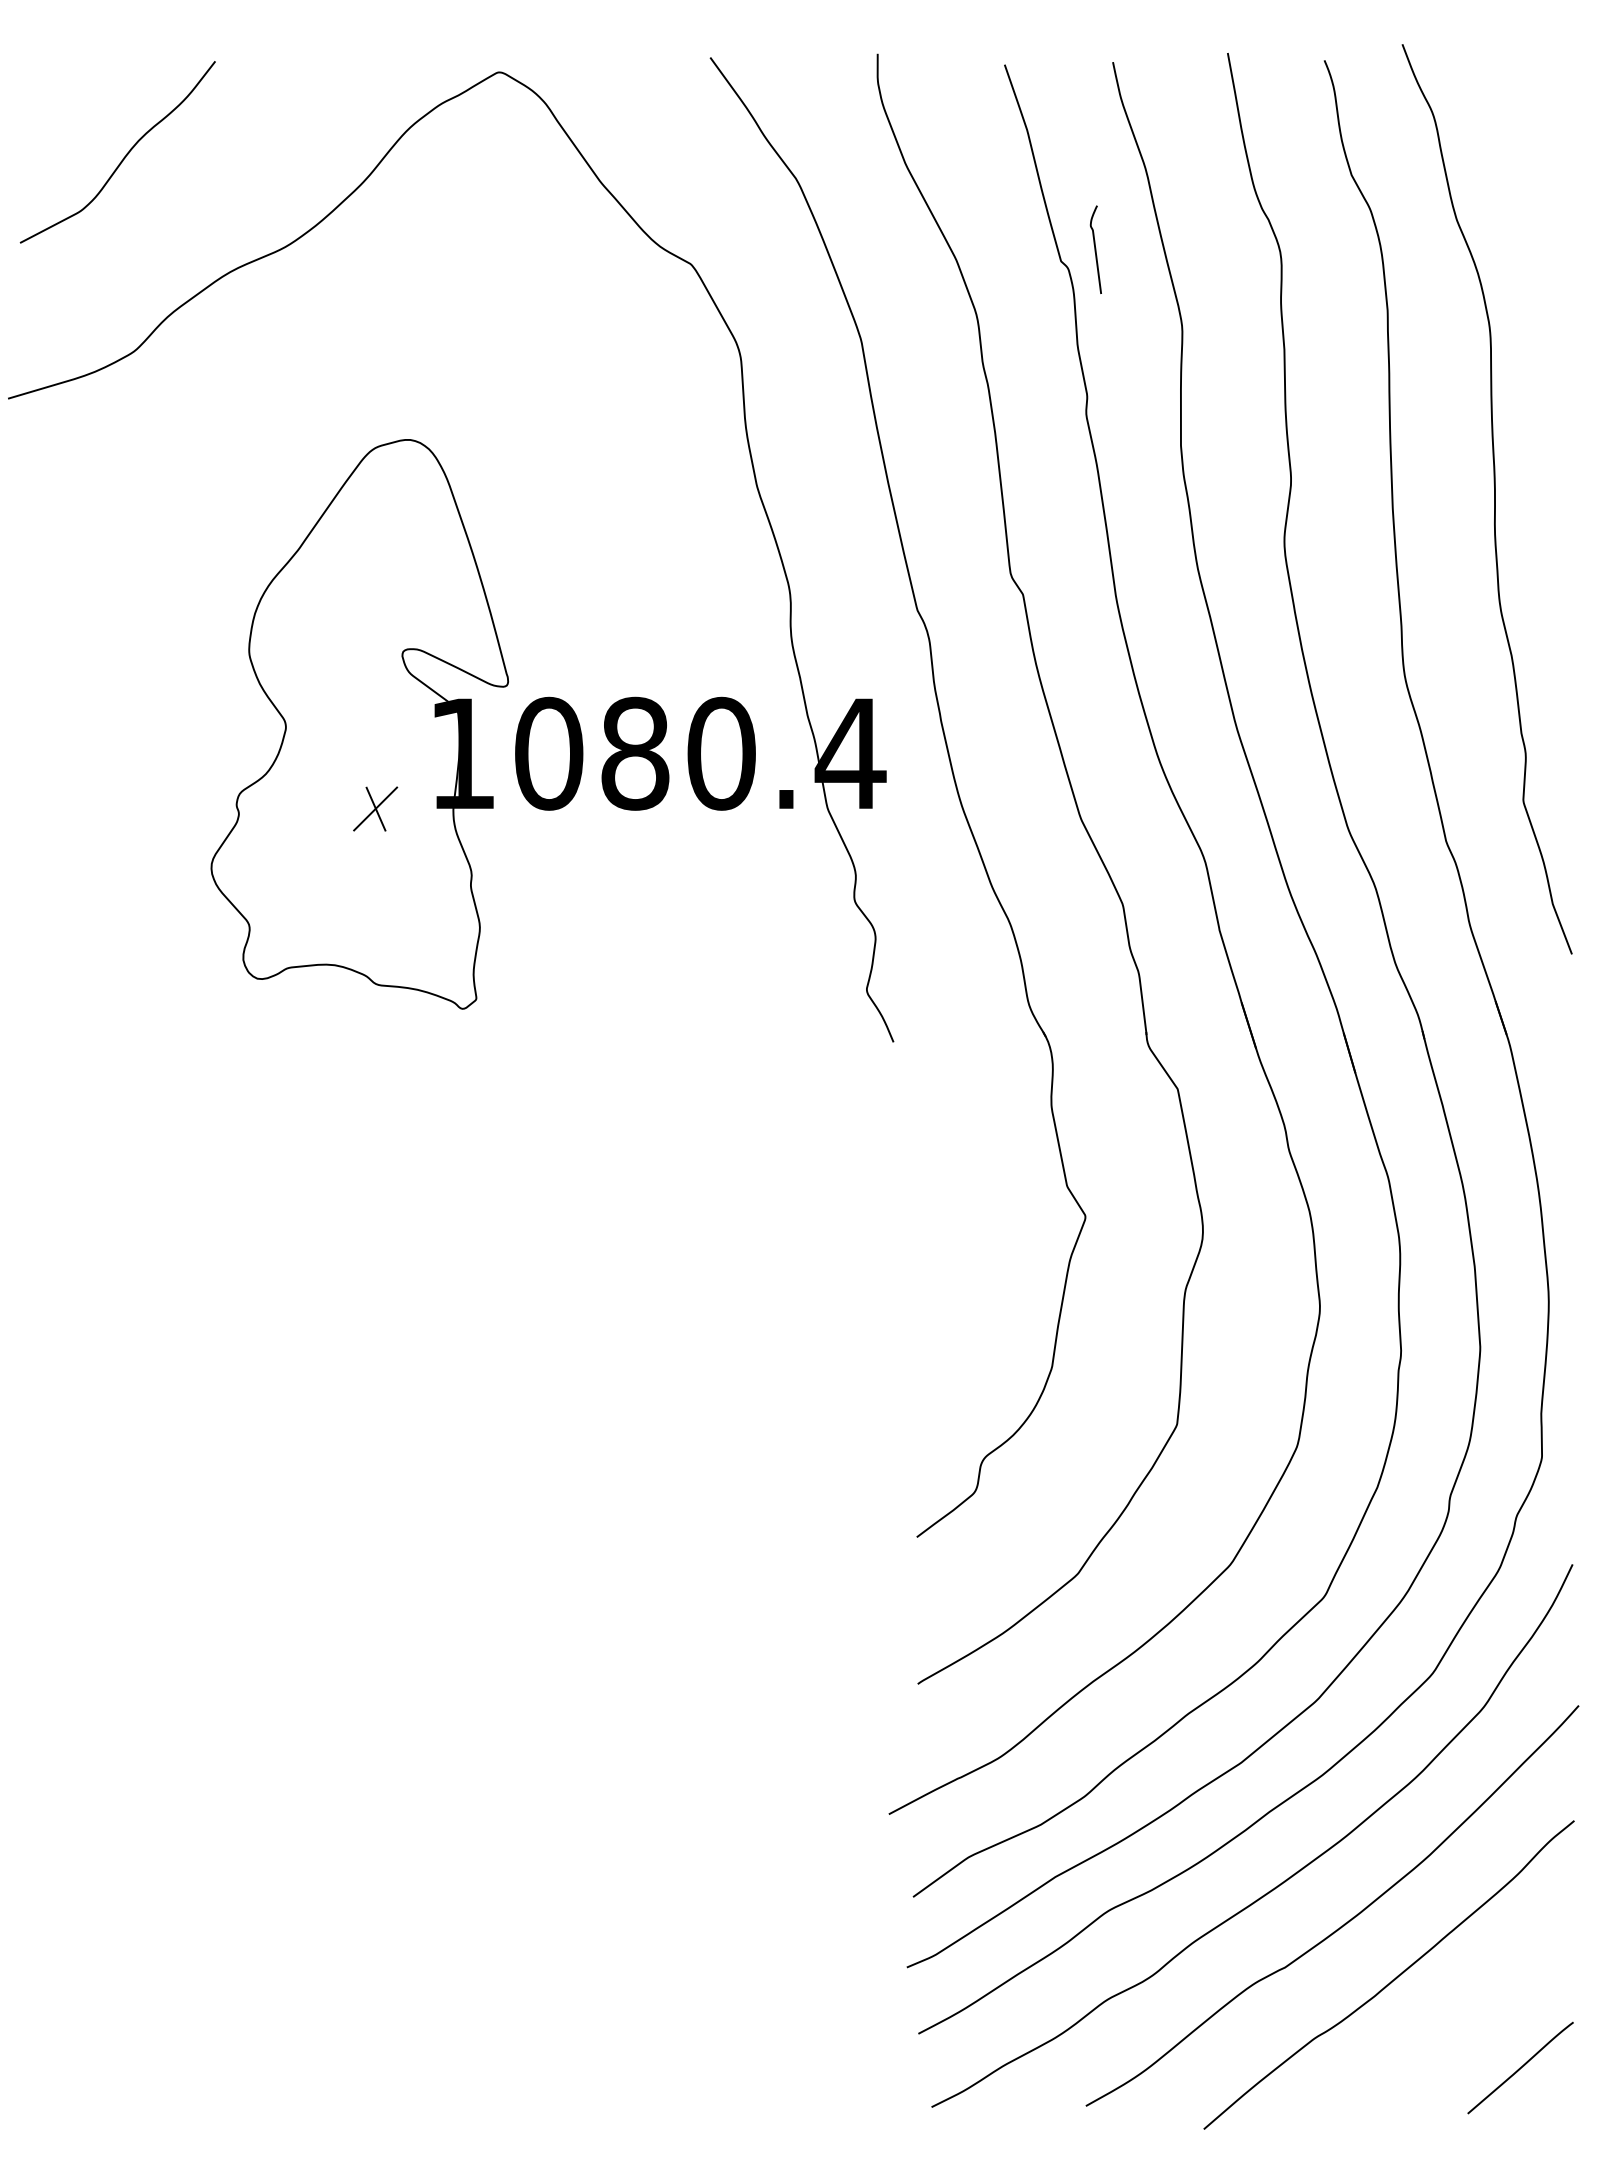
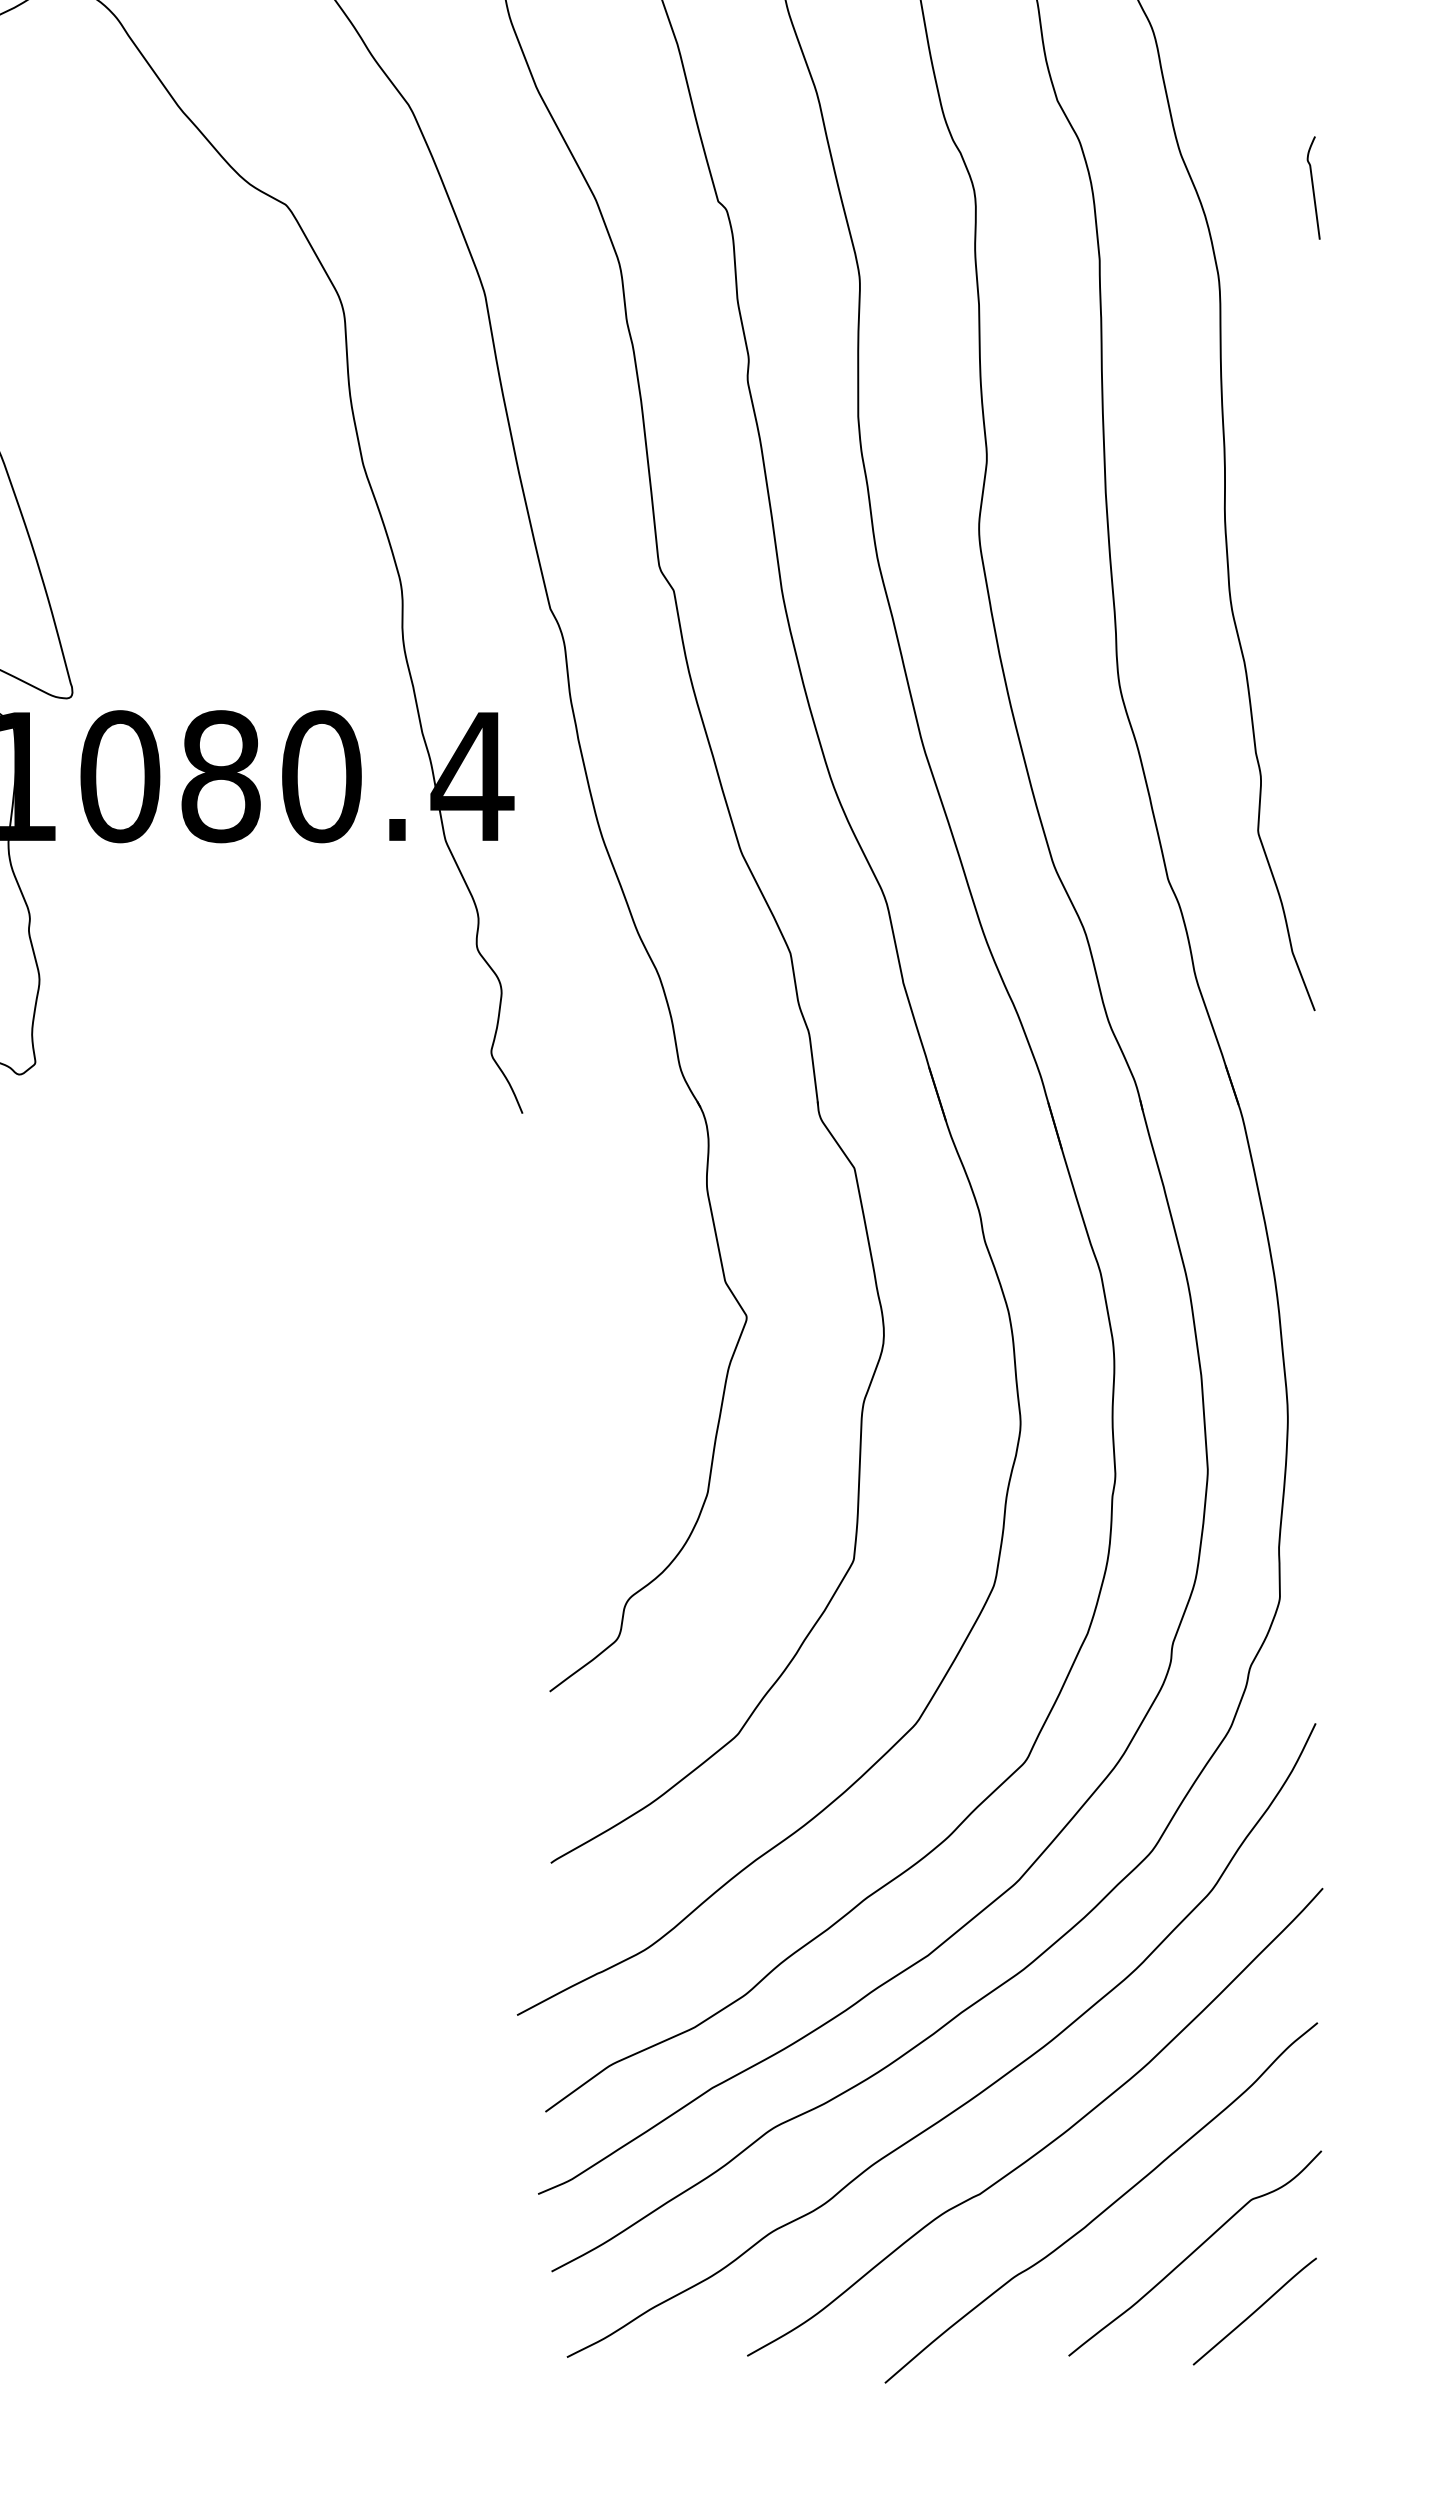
curve: (1095, 249) -> (1313, 187), moved
curve: (1469, 2017) -> (1195, 2252), added

